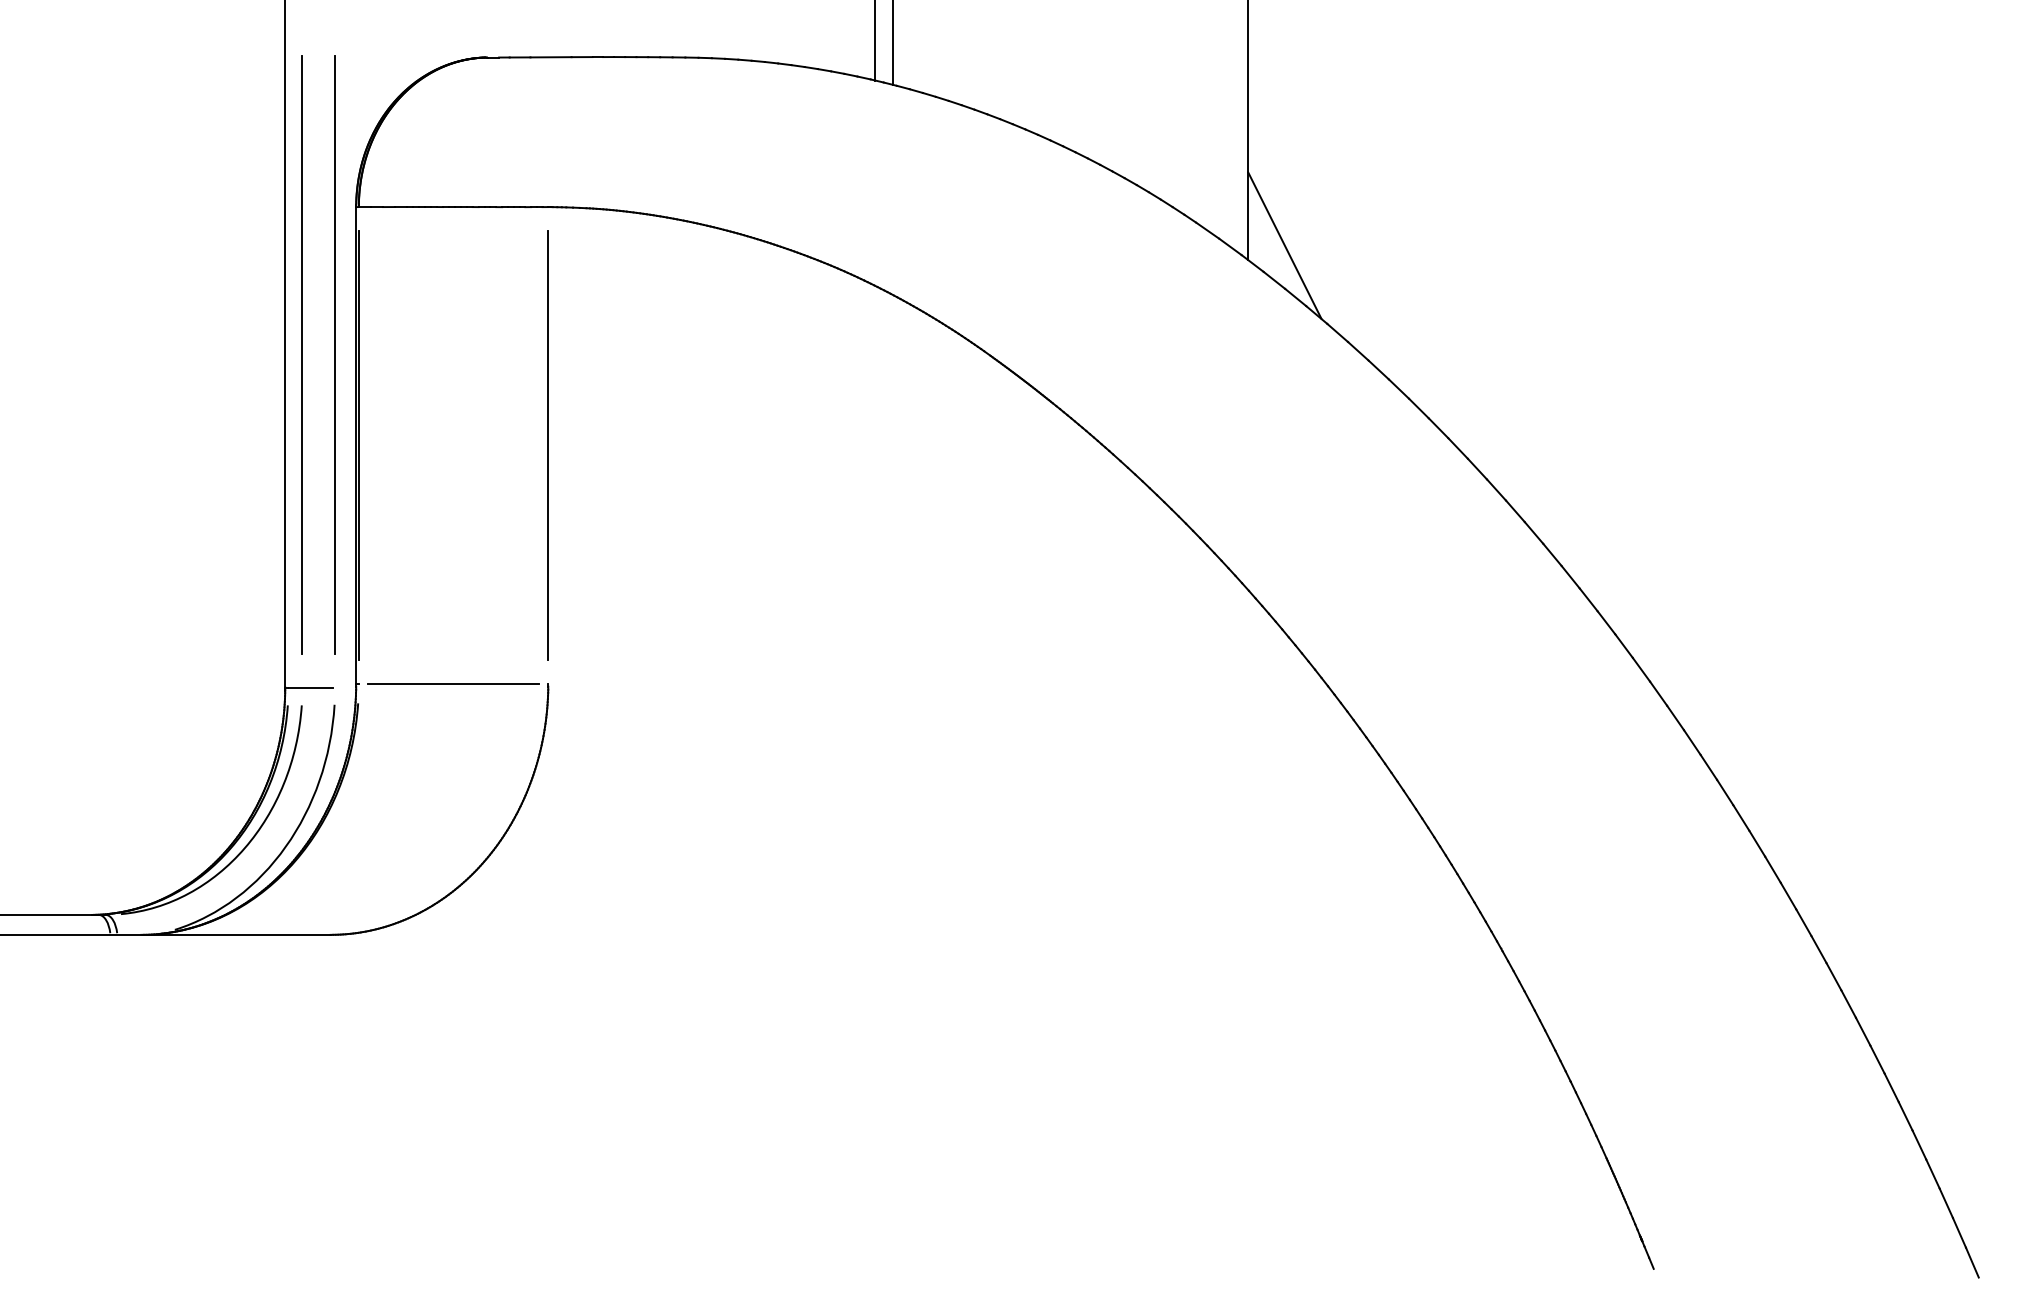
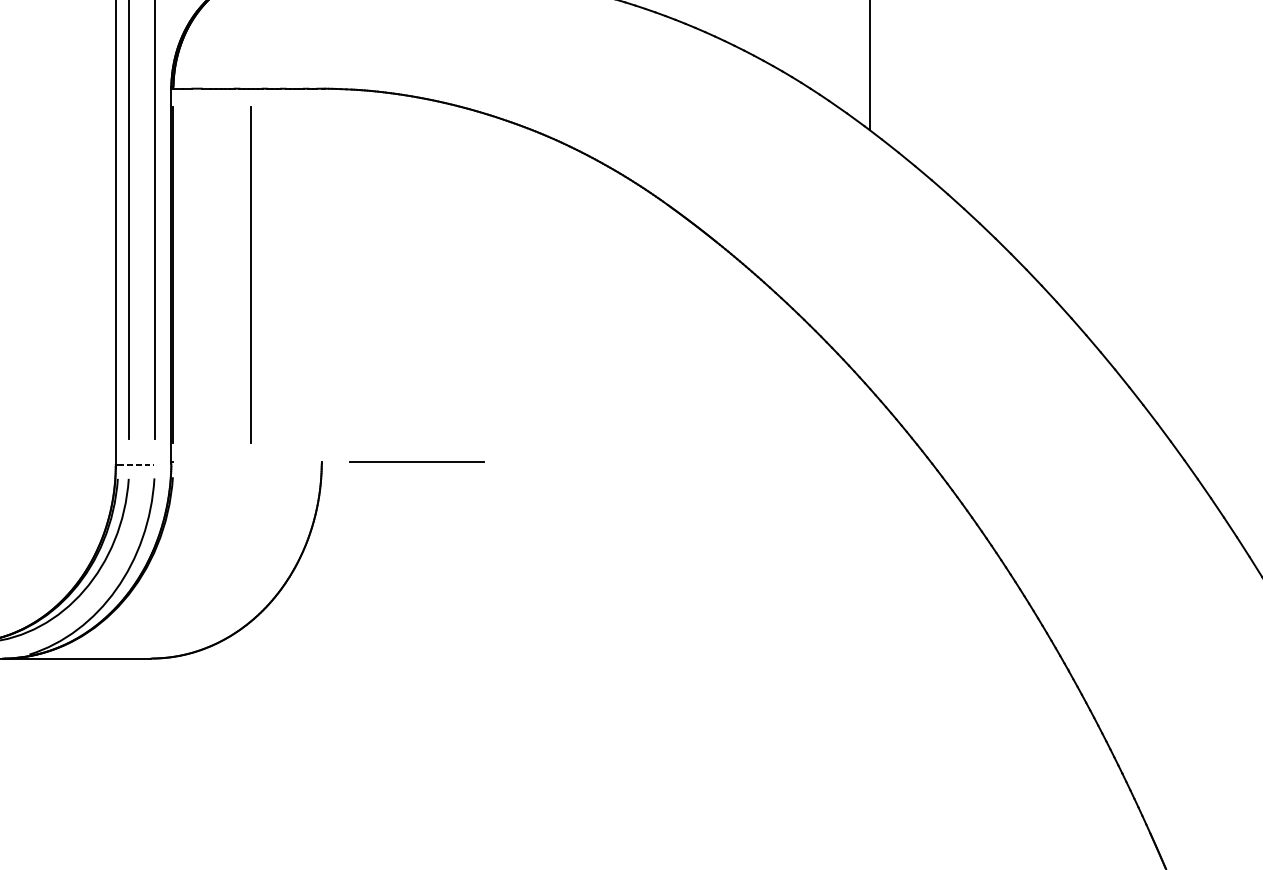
line: (1284, 245) -> (898, 118), removed
line: (547, 445) -> (250, 275), moved
line: (453, 683) -> (416, 461), moved
line: (311, 687) -> (136, 464), solid -> dashed

